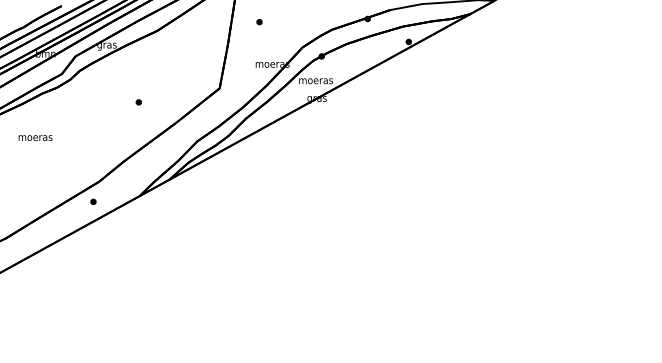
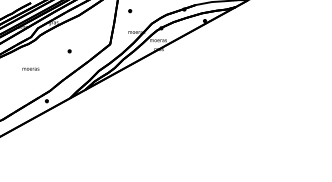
text: (34, 136) -> (30, 68), moved

